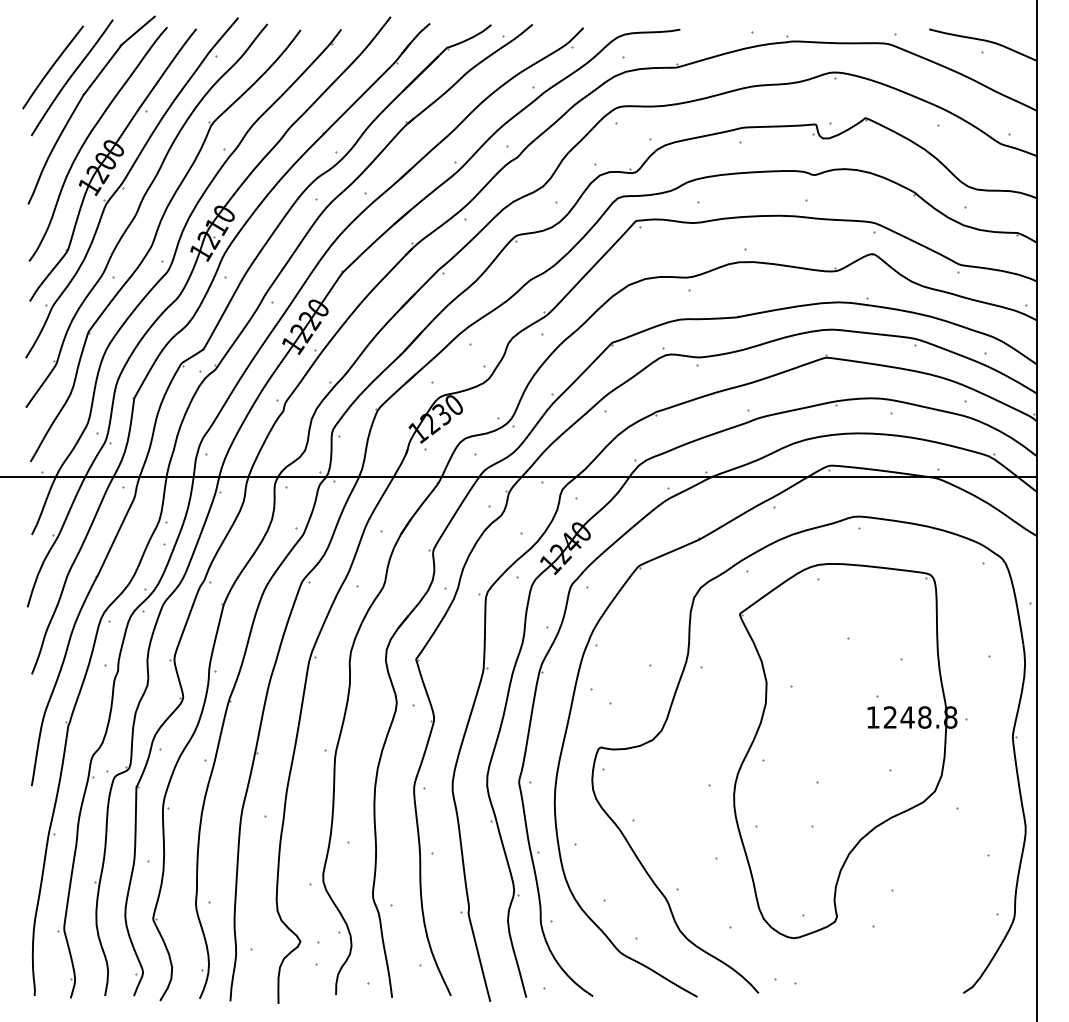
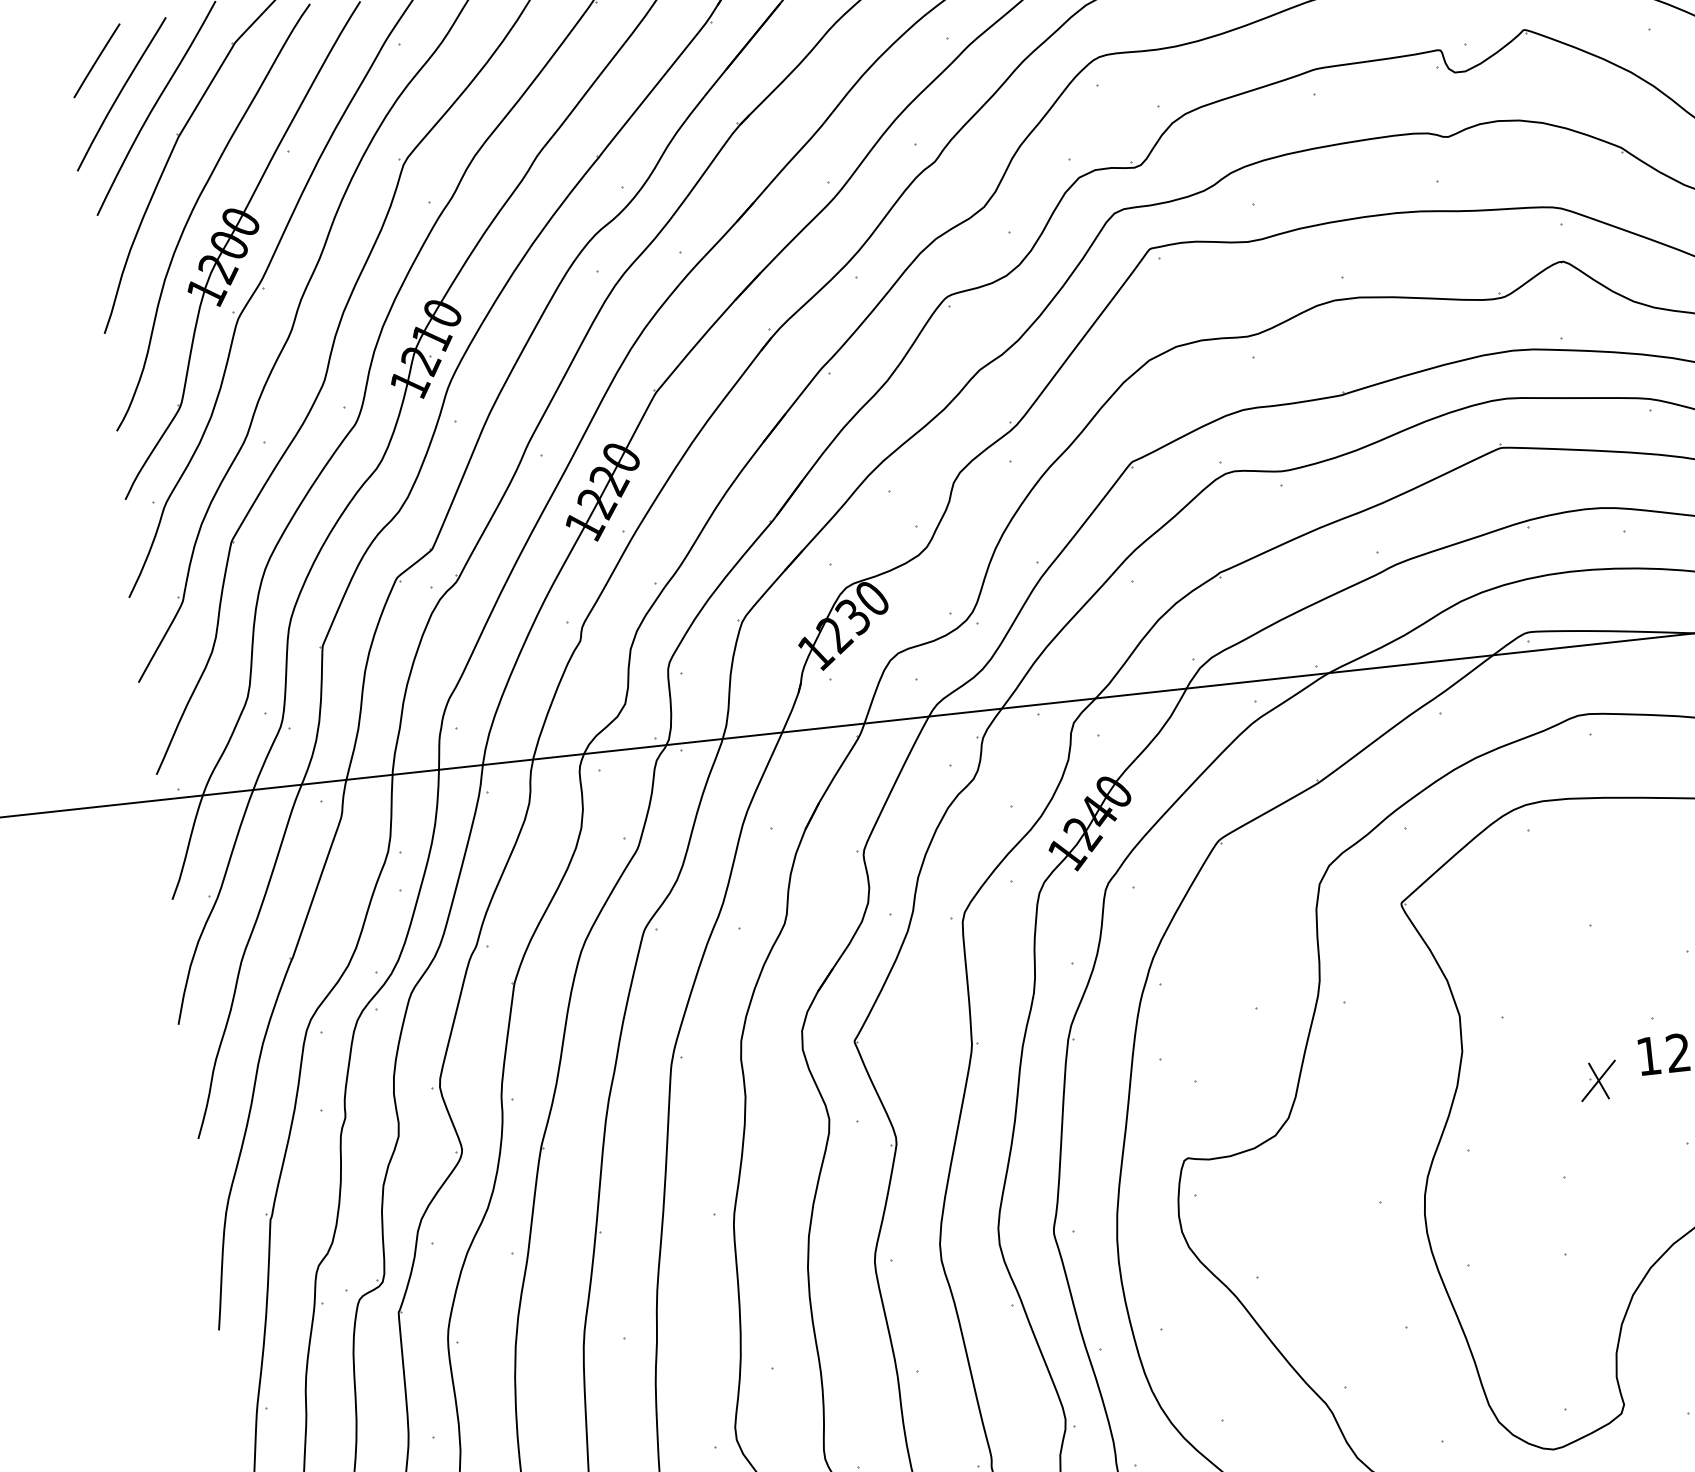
line: (40, 46) -> (96, 60), added
part: (842, 728) -> (1598, 1080), added

